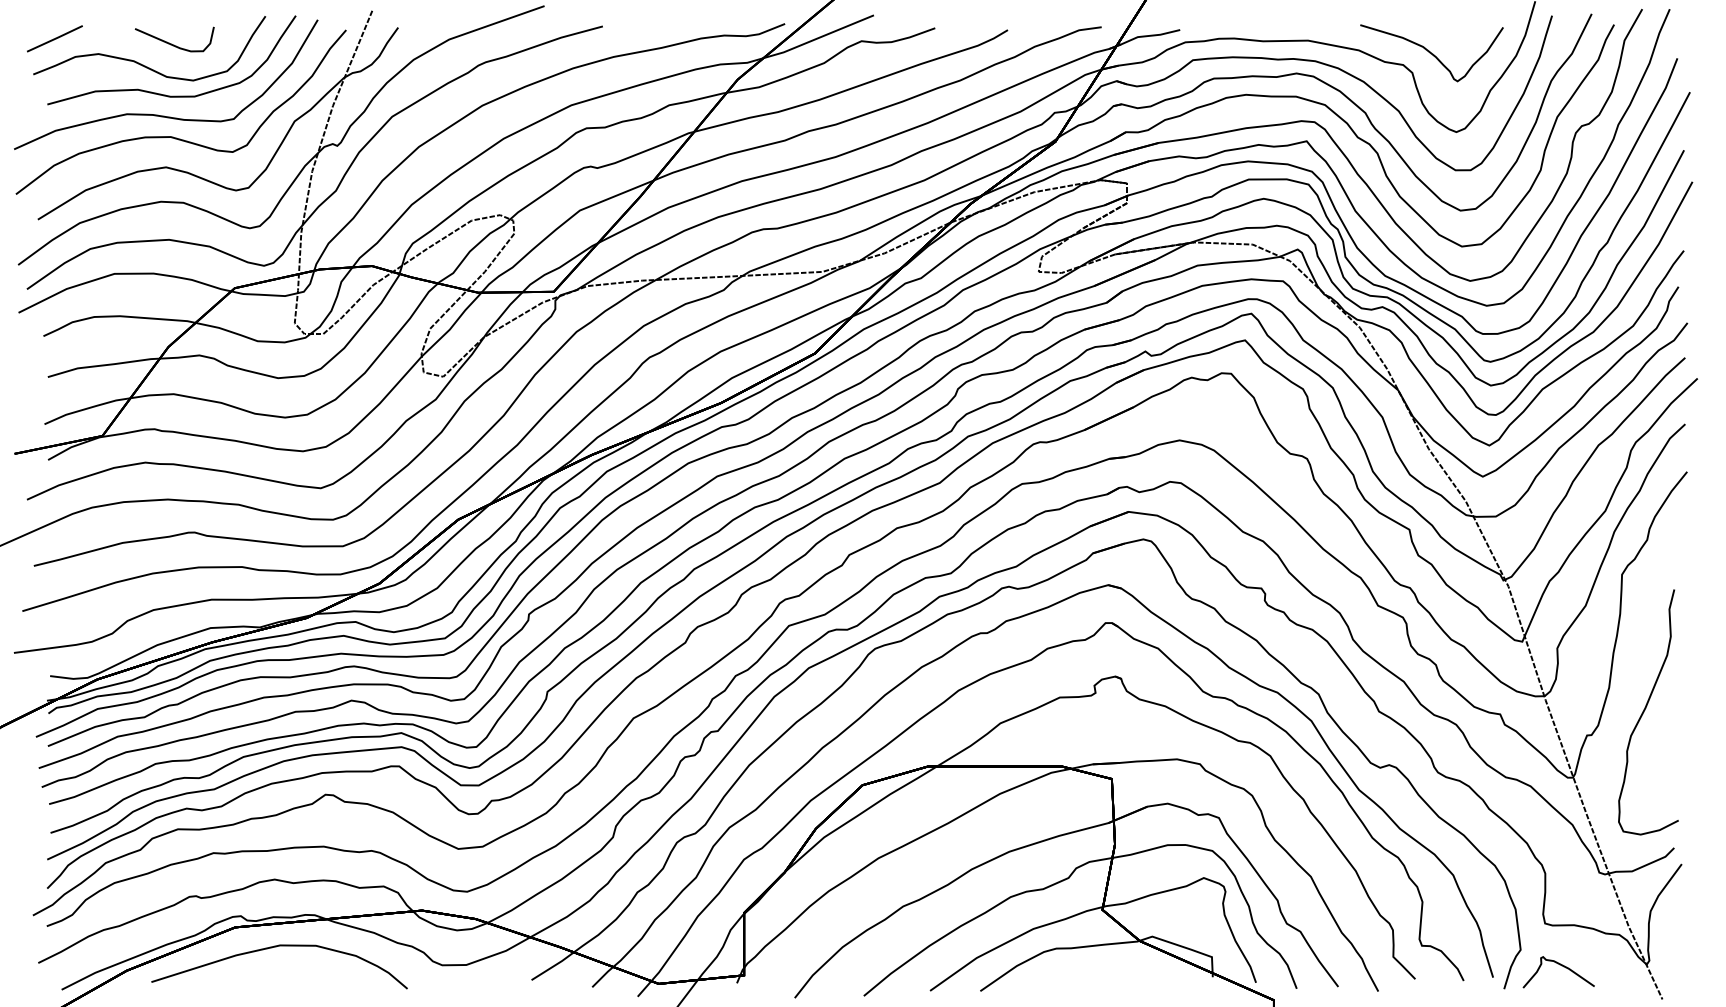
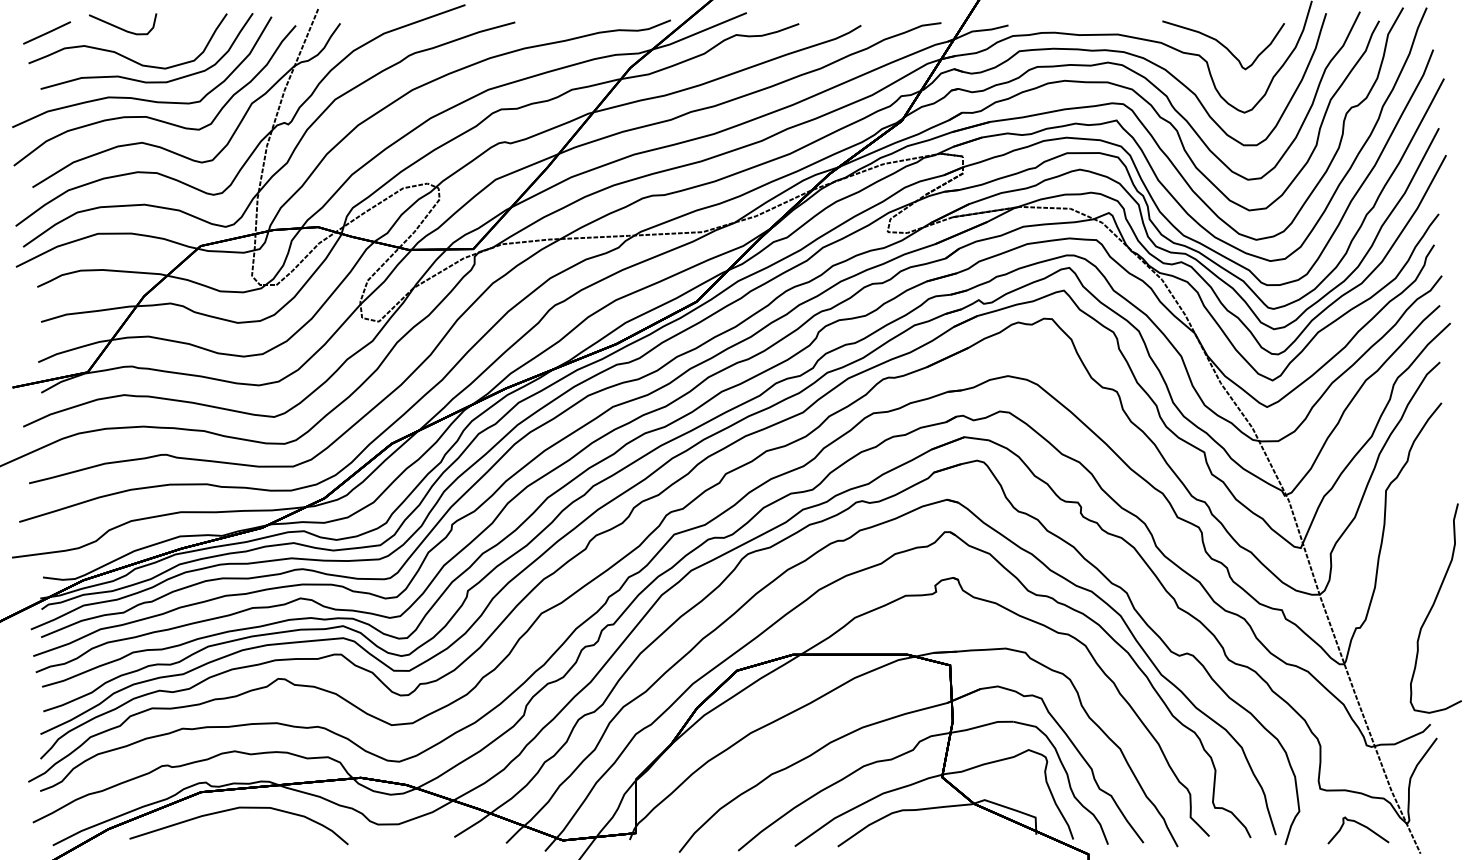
curve: (171, 43) -> (120, 27), moved
curve: (1645, 710) -> (1433, 606), moved
curve: (1561, 966) -> (1360, 825), moved

